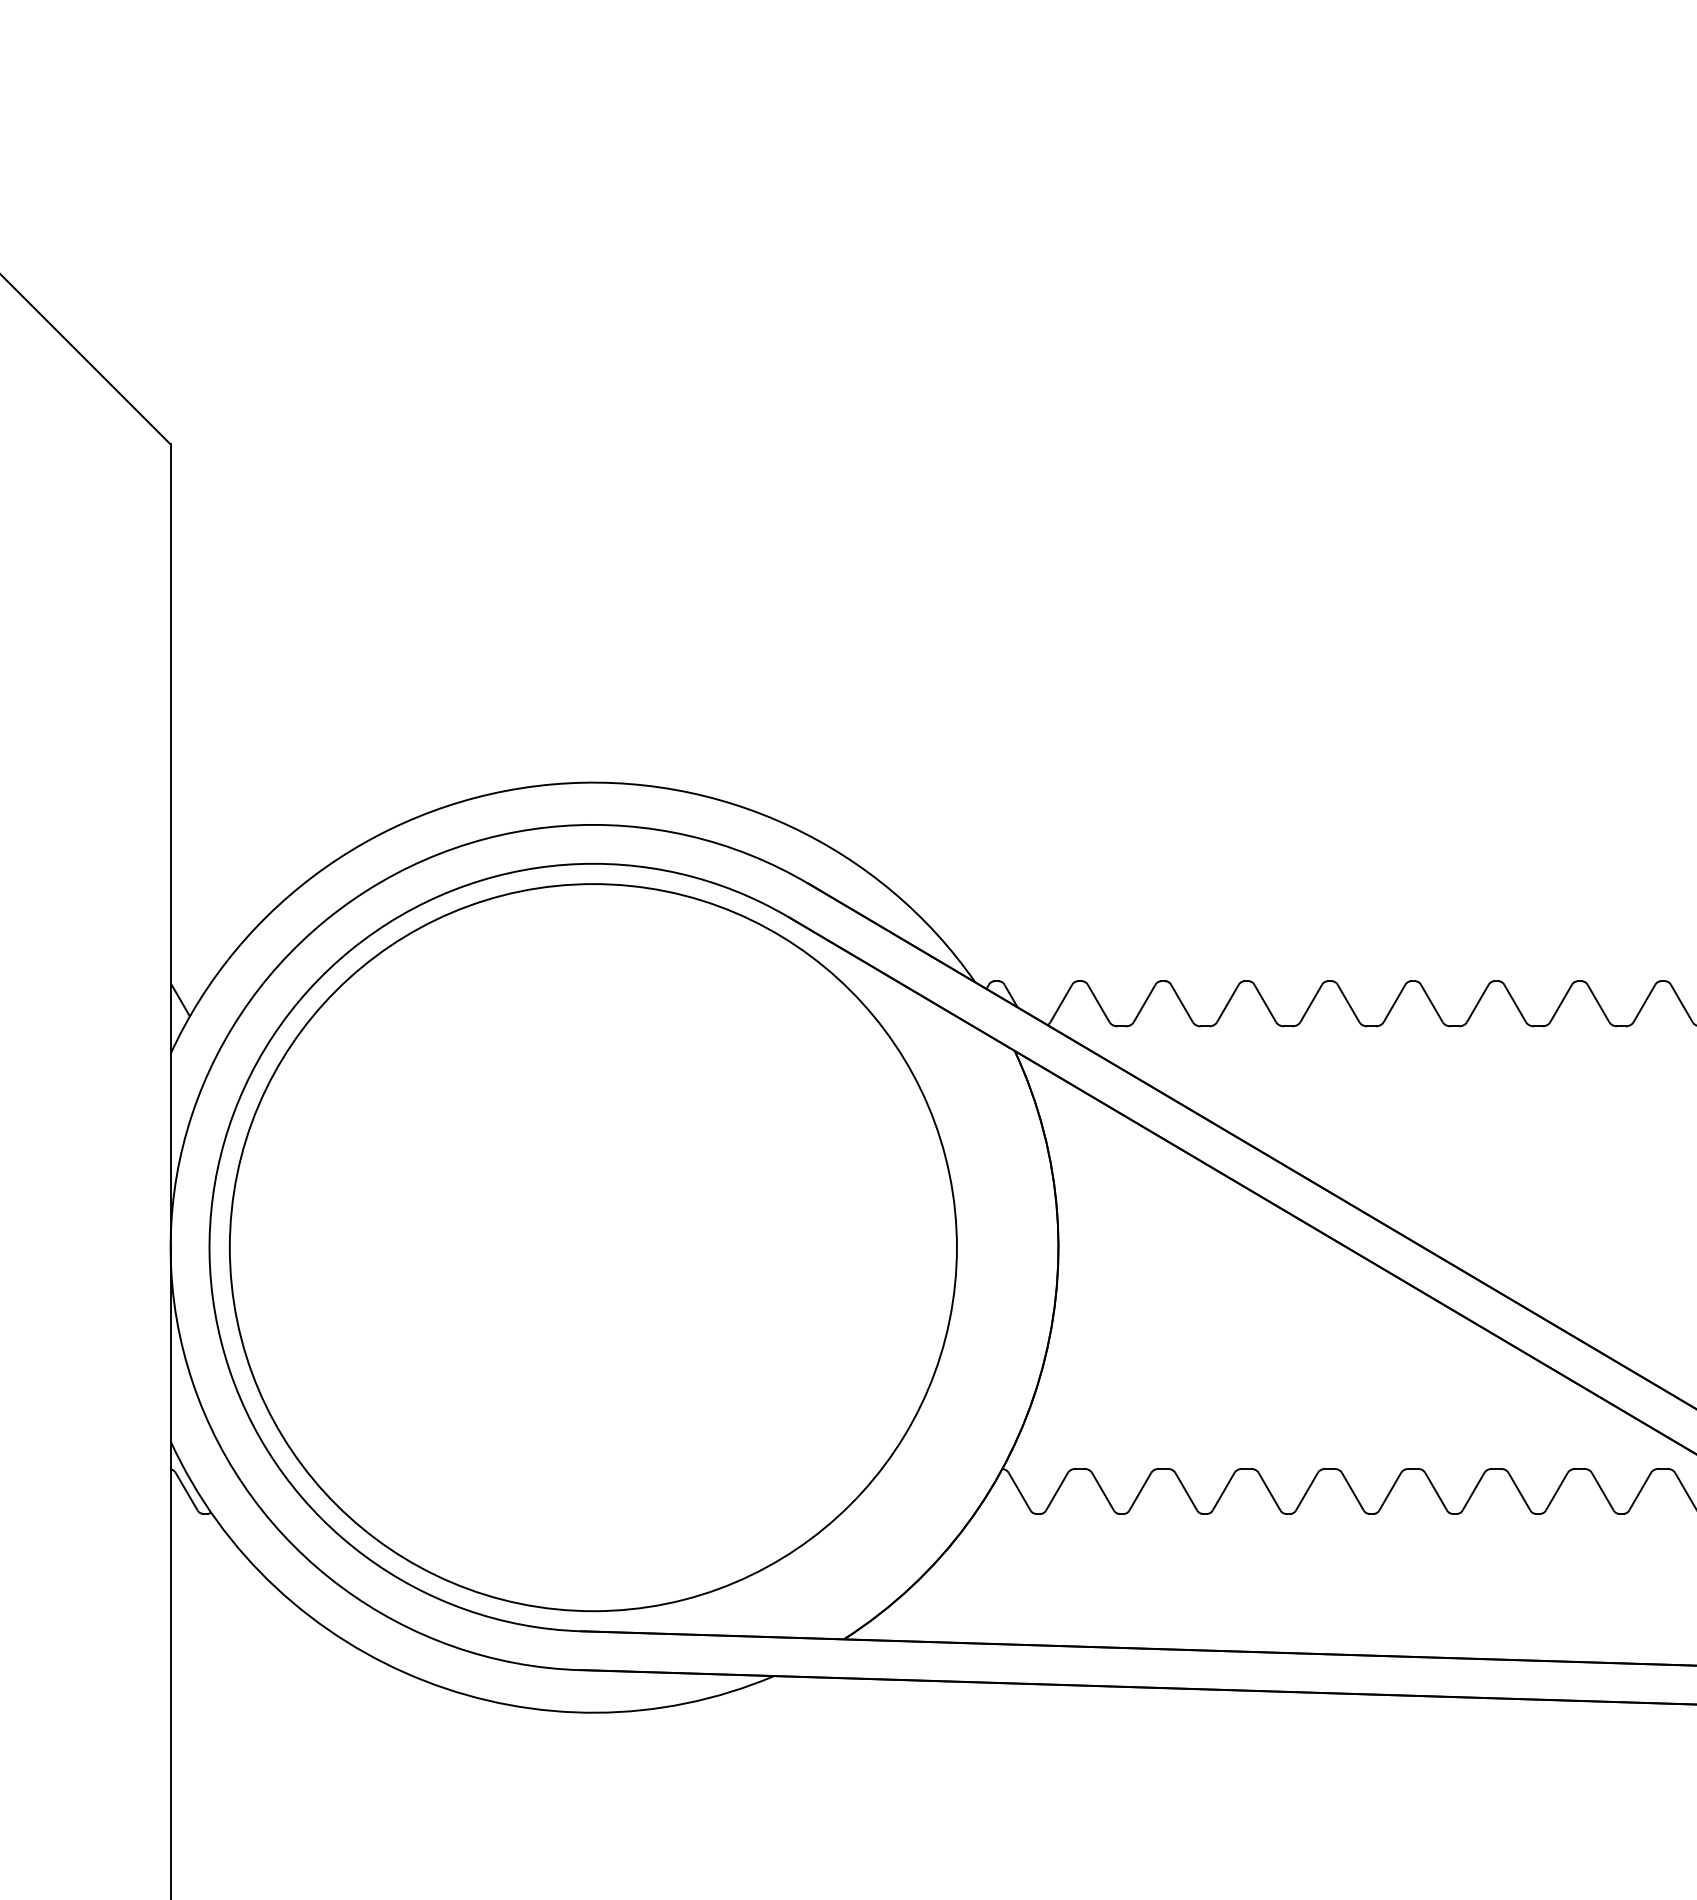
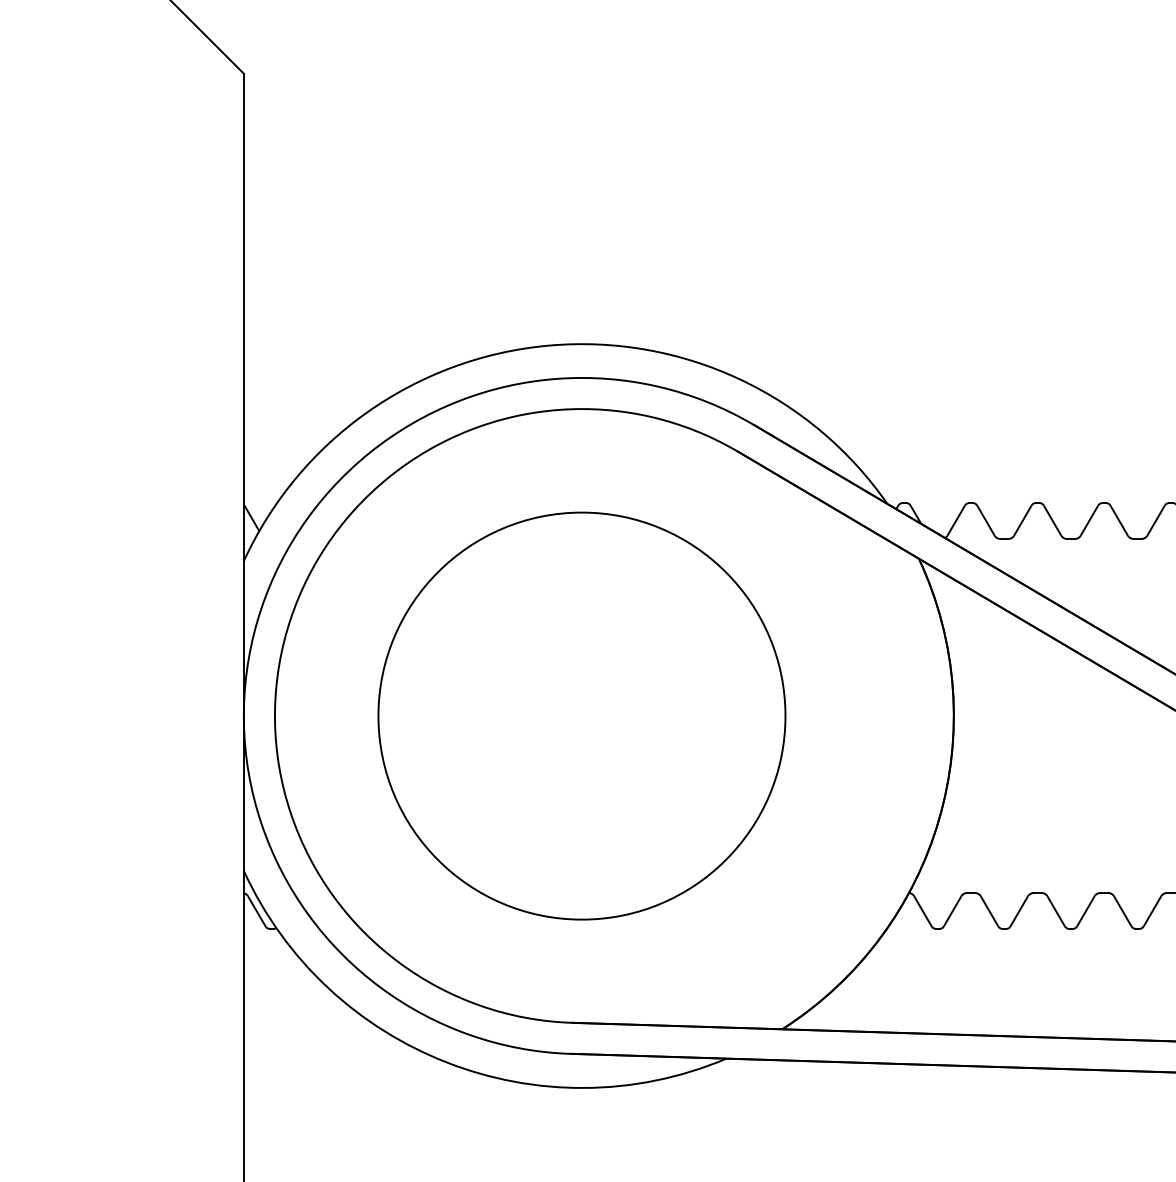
circle: (593, 1247) -> (582, 715), size x0.7

